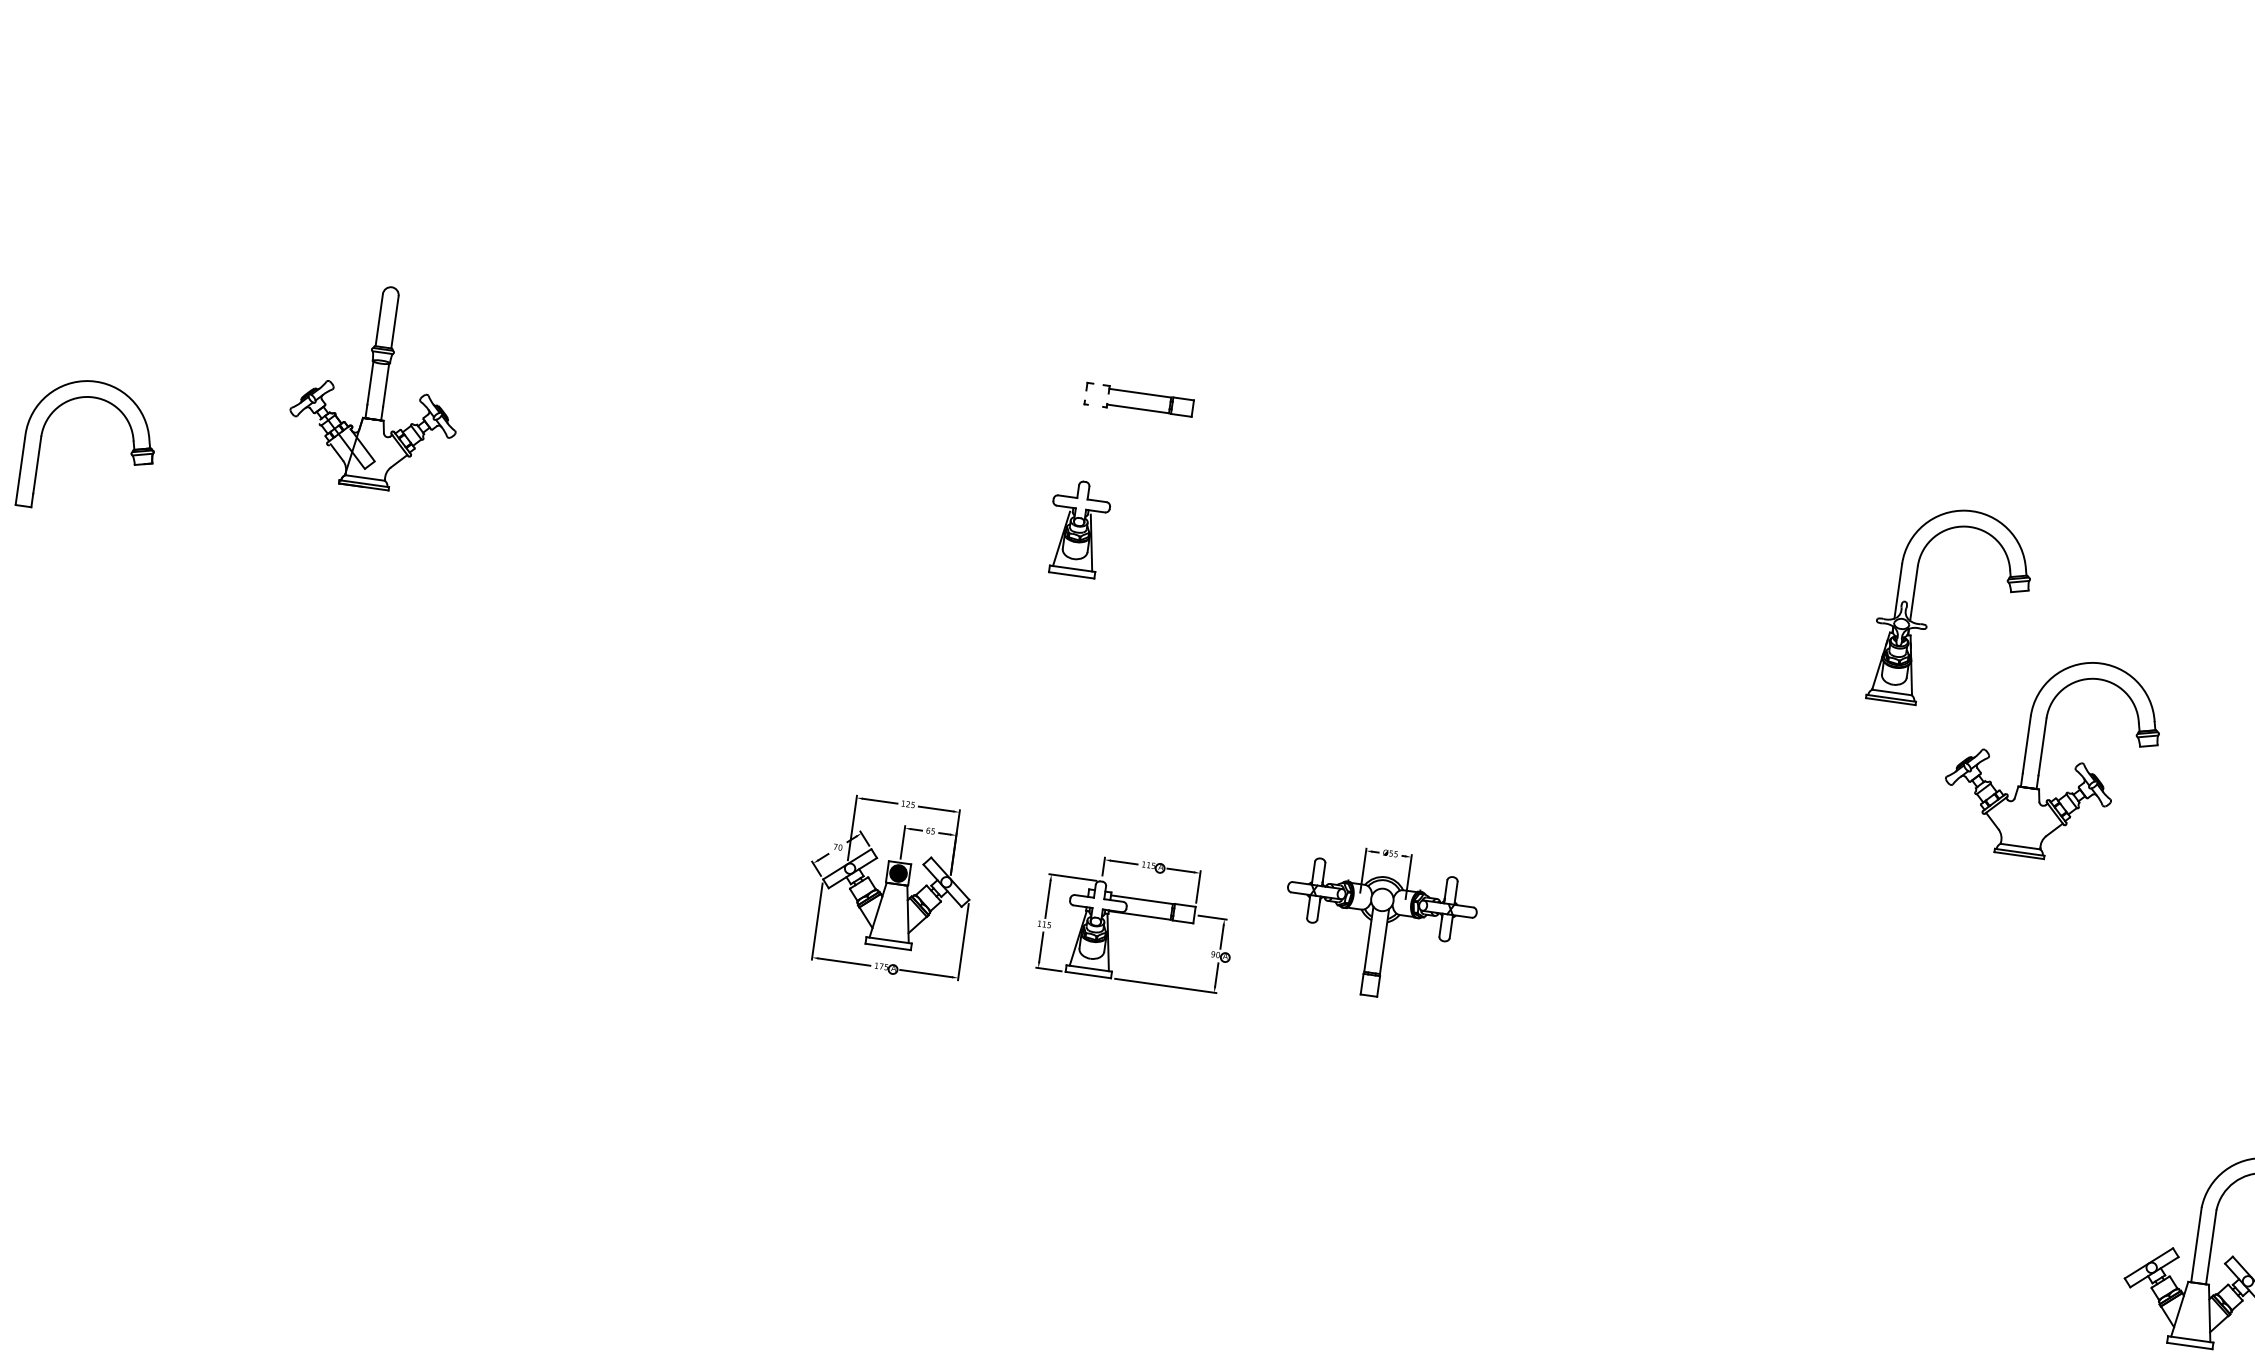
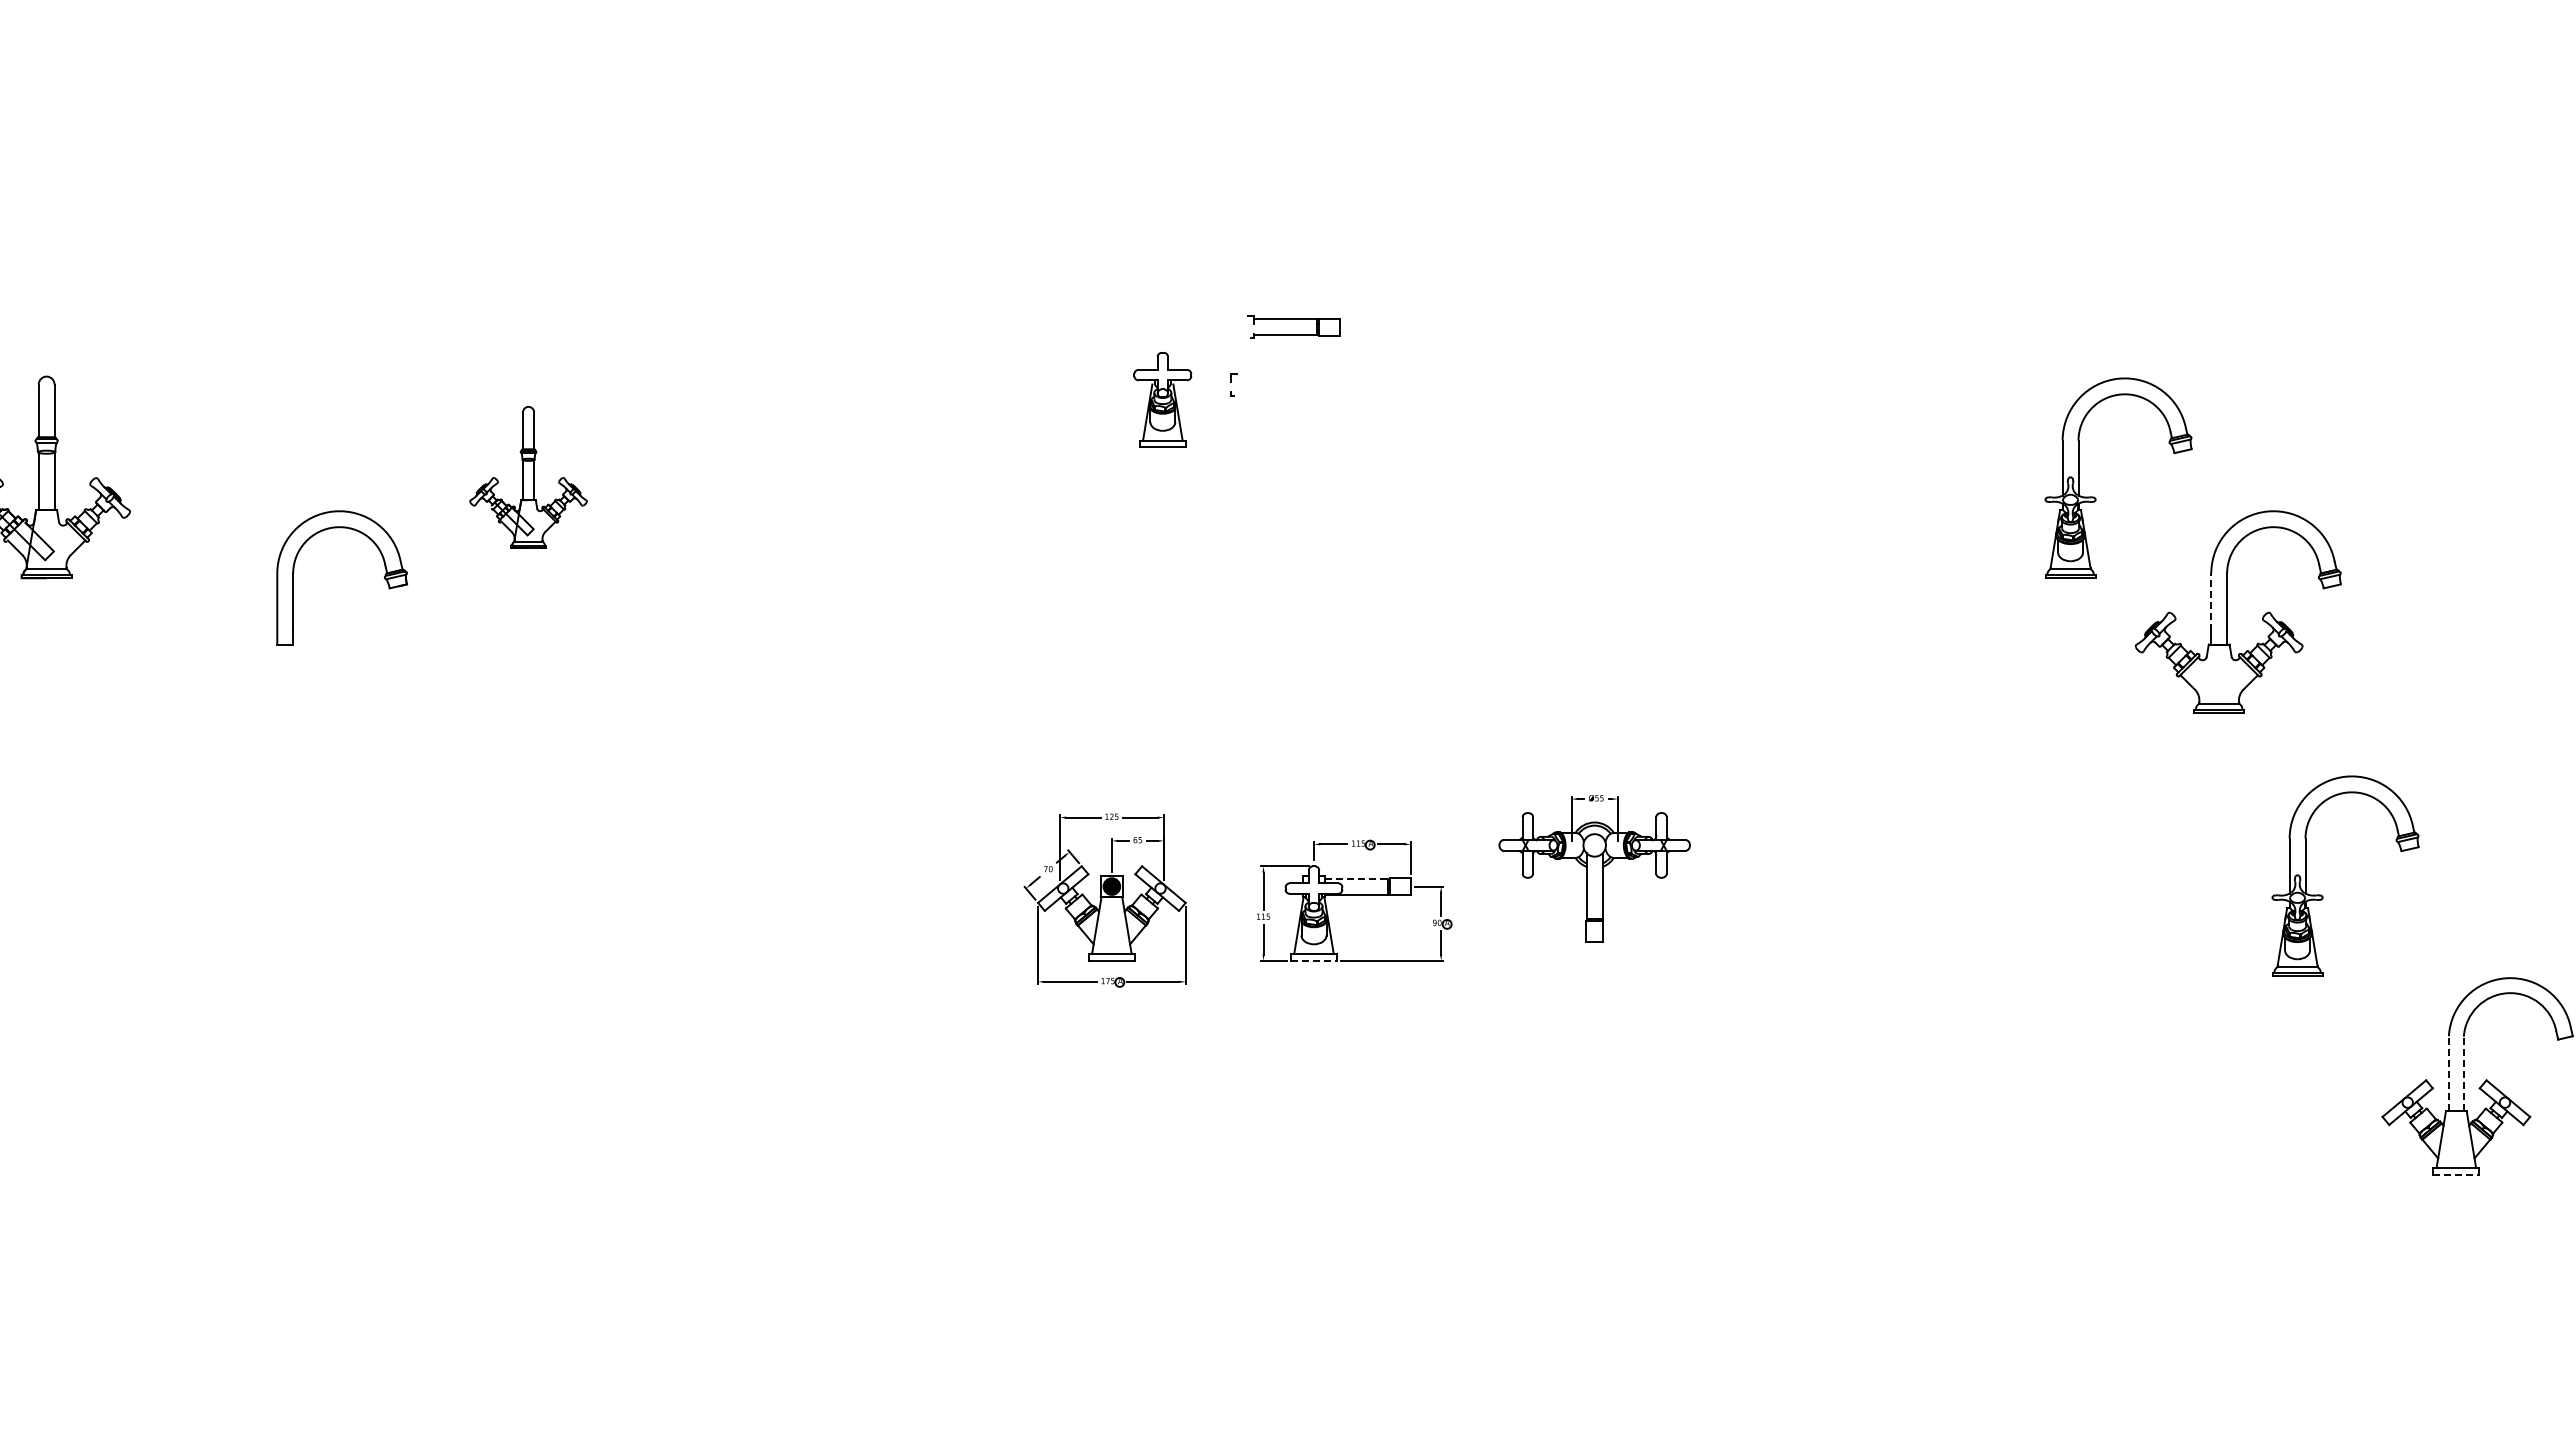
part: (377, 387) -> (528, 477), size x0.7
part: (1148, 394) -> (1293, 319), moved
part: (131, 453) -> (384, 577), moved
part: (1077, 528) -> (1162, 399), moved
line: (2026, 745) -> (2211, 602), solid -> dashed
line: (1142, 899) -> (1357, 878), solid -> dashed
line: (1088, 974) -> (1314, 960), solid -> dashed
part: (2096, 1051) -> (2323, 896), added
line: (2196, 1244) -> (2448, 1073), solid -> dashed
line: (2210, 1246) -> (2463, 1073), solid -> dashed
line: (2189, 1345) -> (2456, 1174), solid -> dashed

